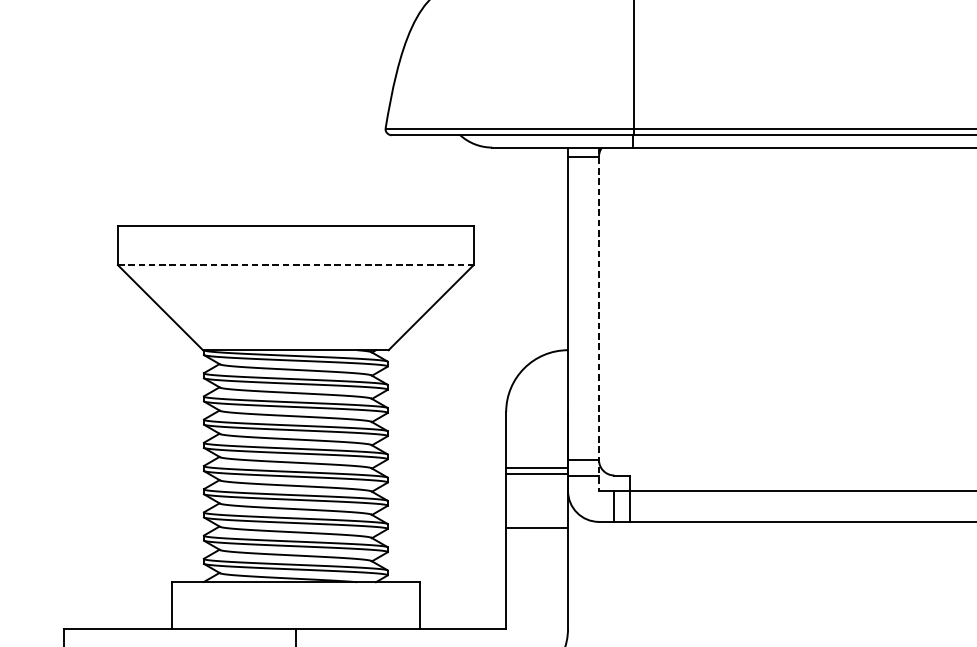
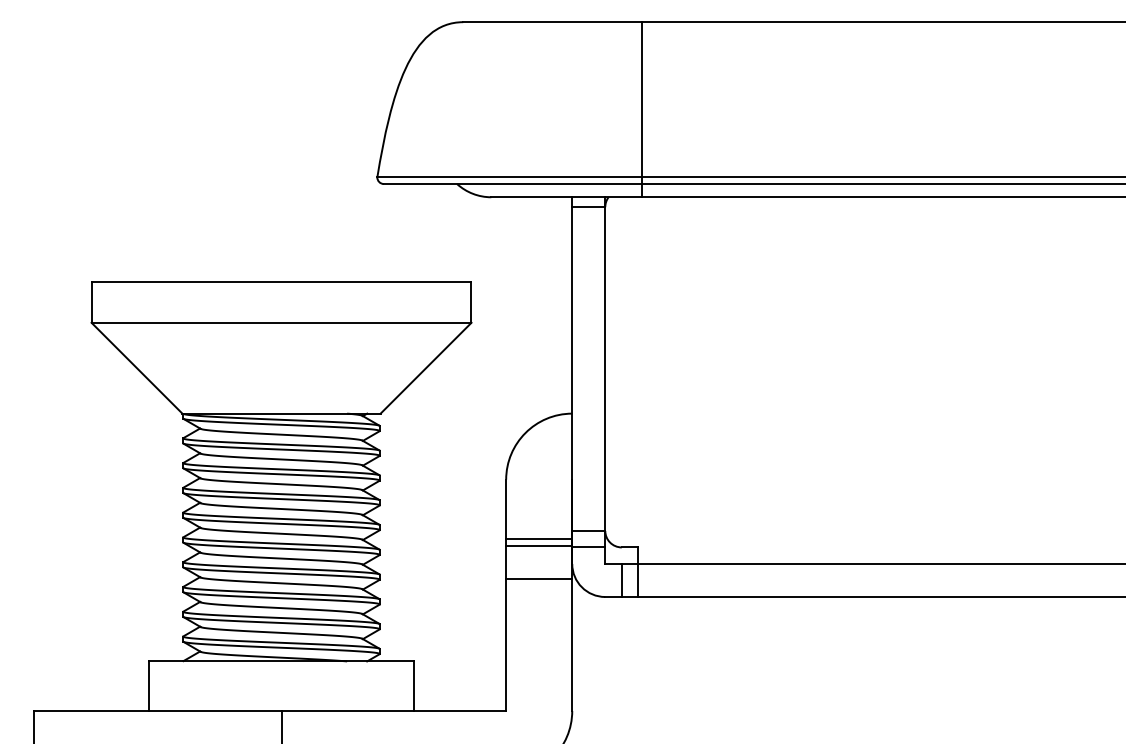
line: (295, 264) -> (281, 322), dashed -> solid
line: (599, 320) -> (605, 381), dashed -> solid
line: (537, 527) -> (539, 578), moved

